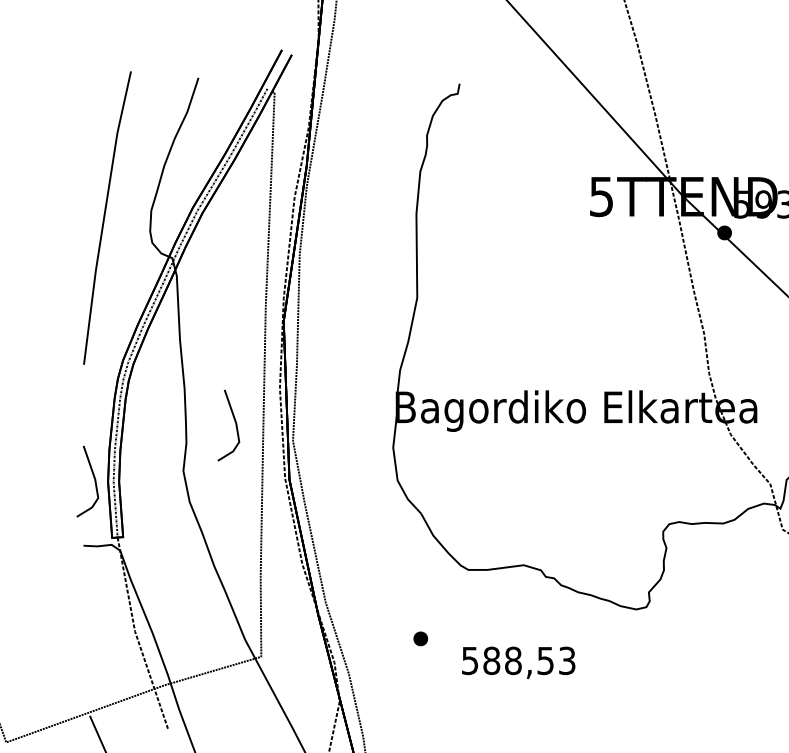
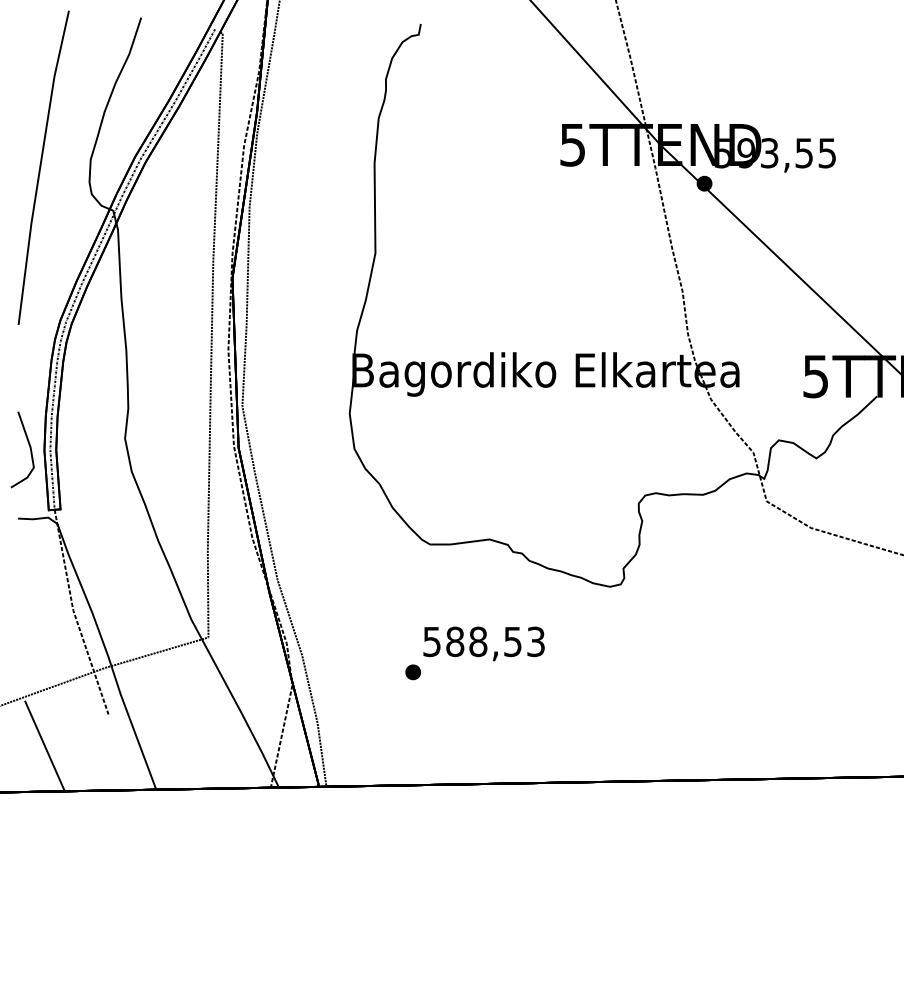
line: (235, 424) -> (180, 388), removed
part: (420, 639) -> (412, 672), moved

